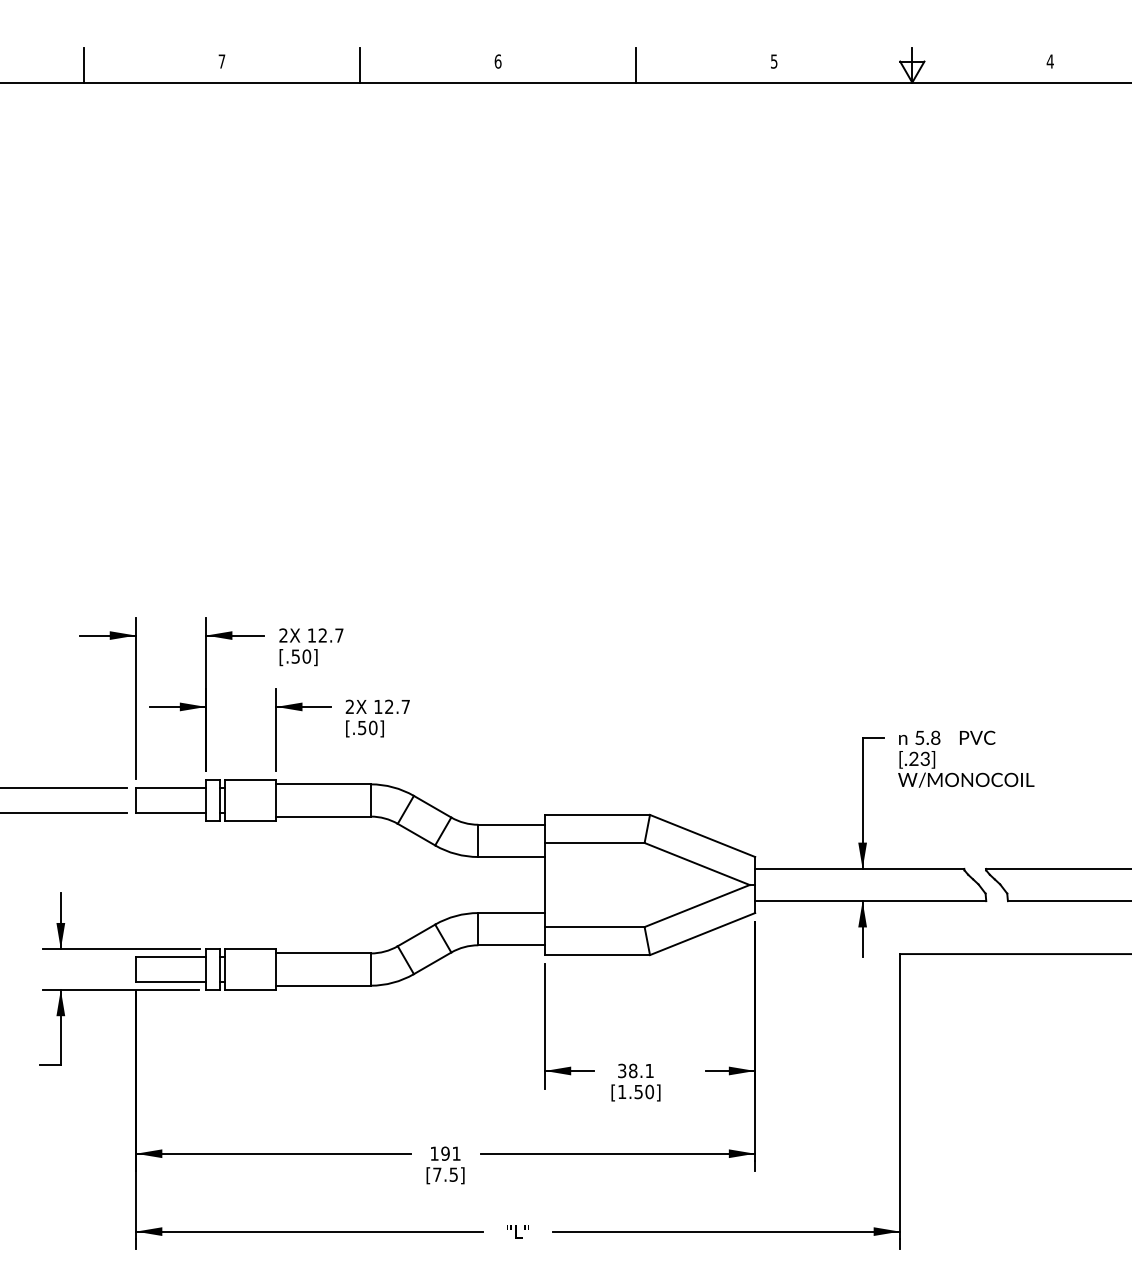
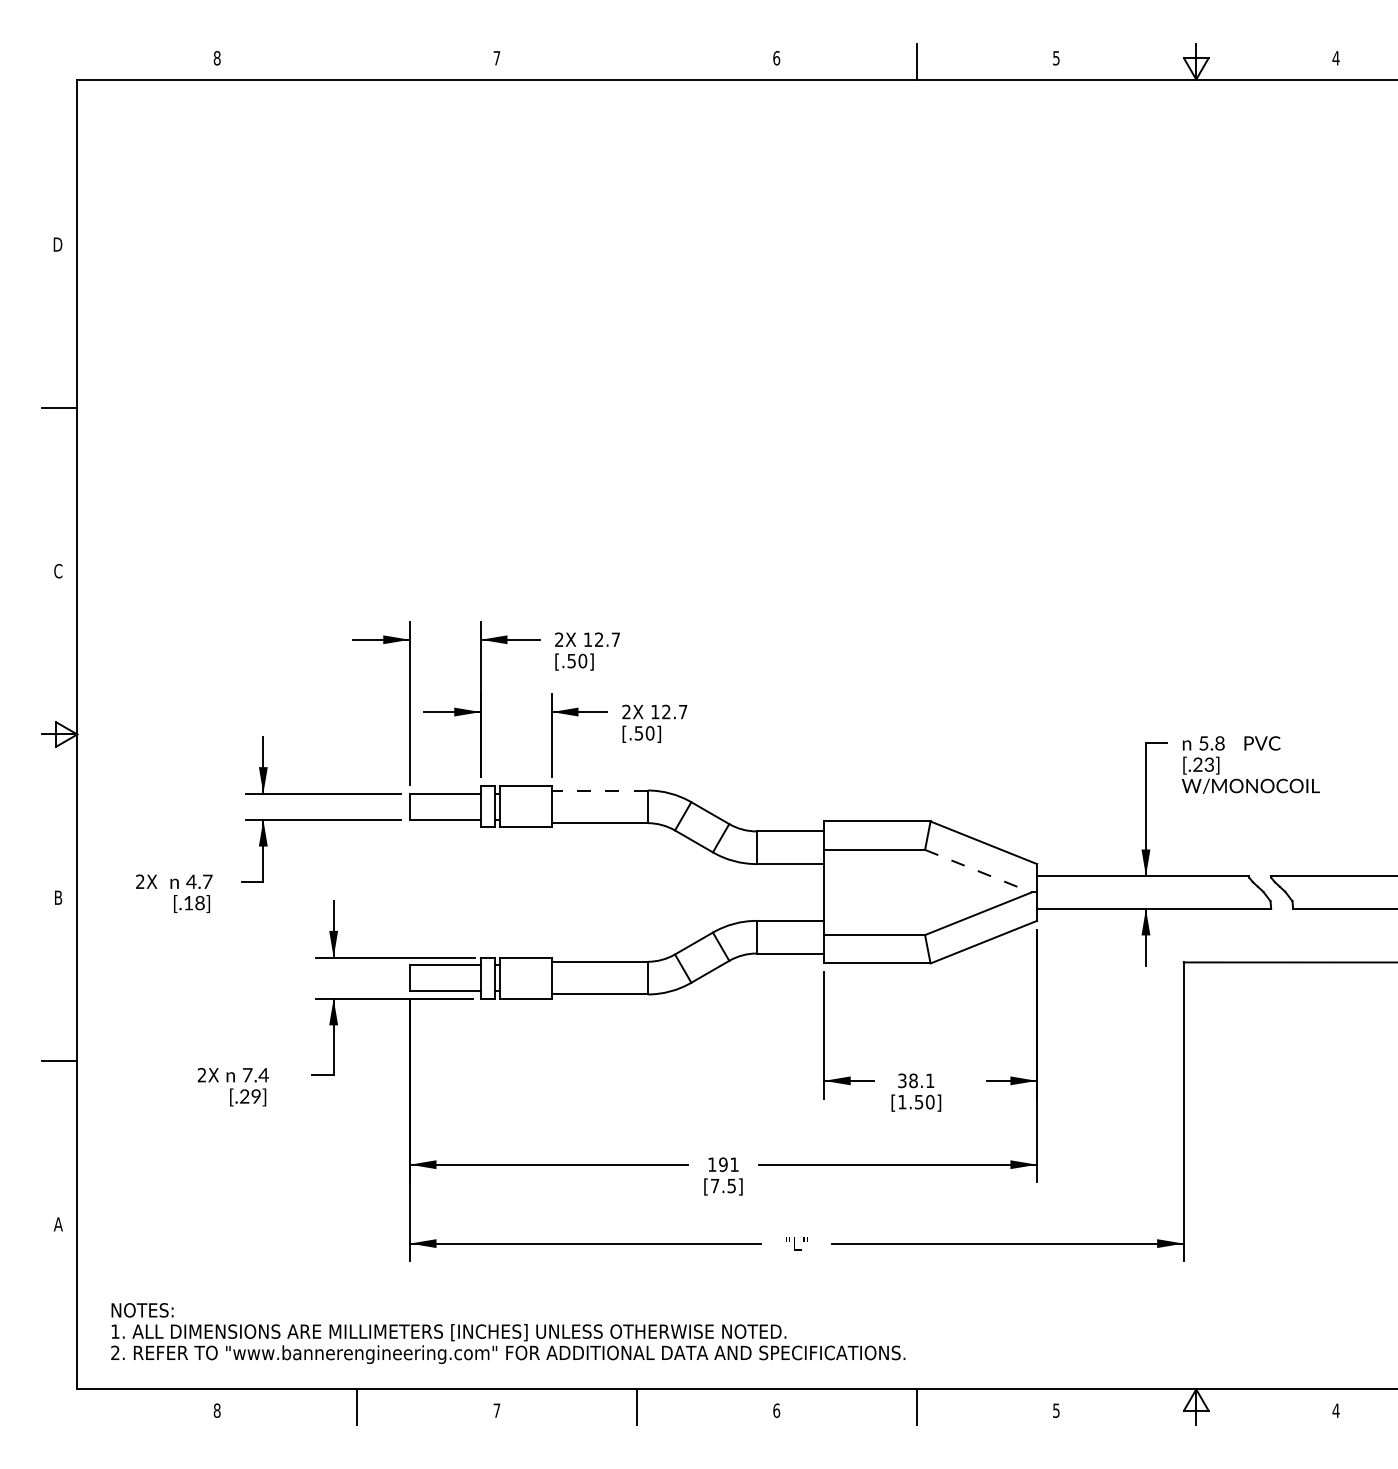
line: (84, 64) -> (357, 61), removed
line: (359, 64) -> (636, 61), removed
line: (323, 784) -> (599, 790), solid -> dashed
line: (697, 864) -> (978, 871), solid -> dashed

